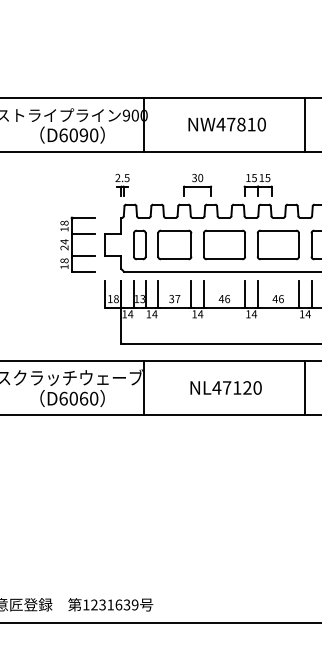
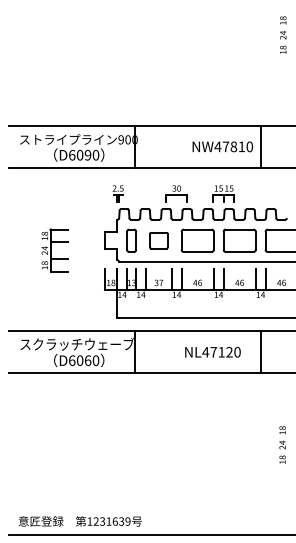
text: (226, 124) -> (222, 146), moved
part: (76, 244) -> (54, 250), moved
part: (174, 244) -> (158, 240), size x0.7
text: (225, 388) -> (212, 352), moved

